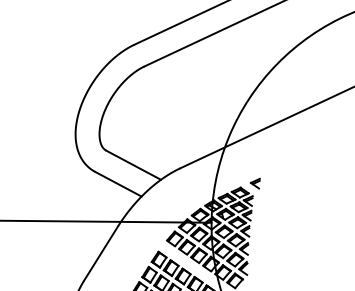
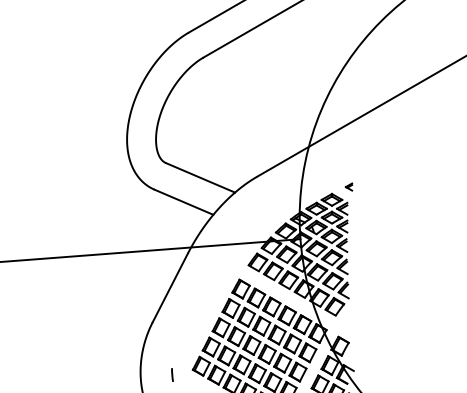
part: (254, 182) -> (348, 186), size x0.6

